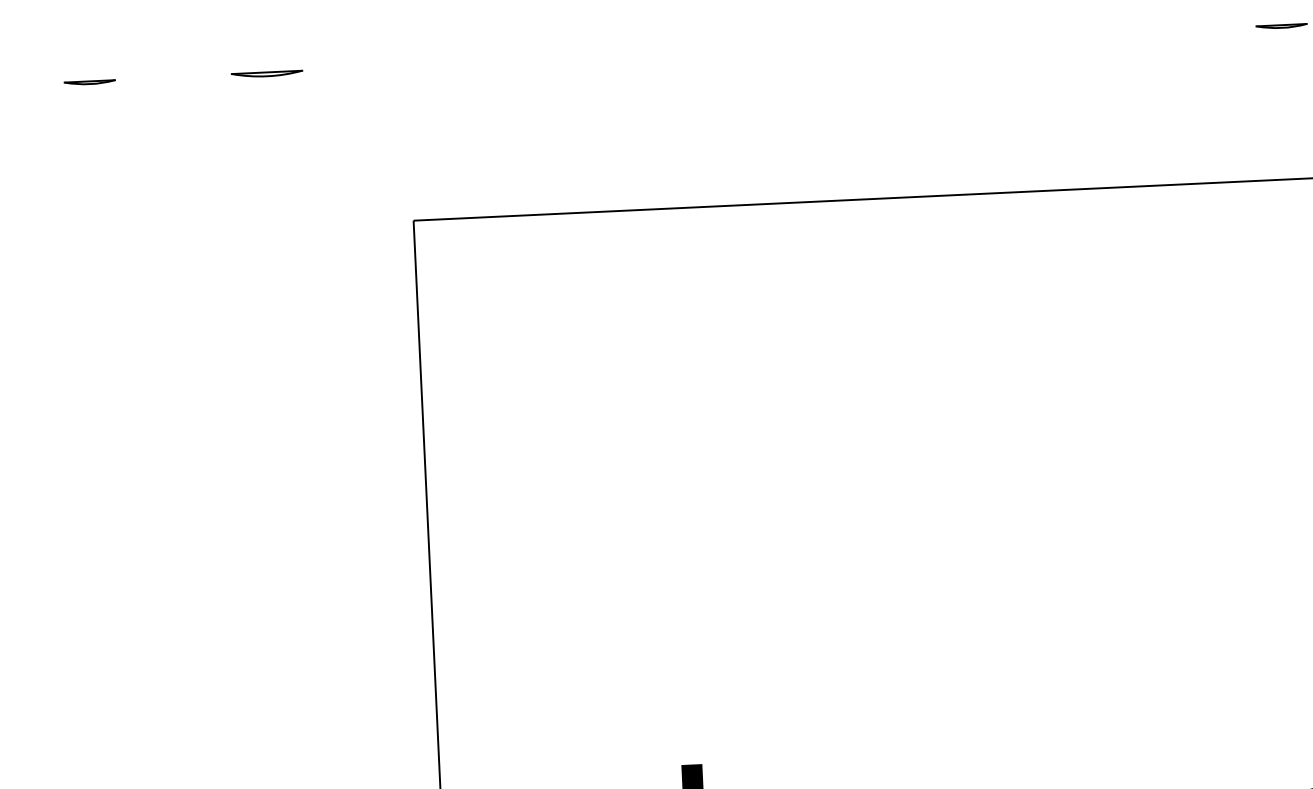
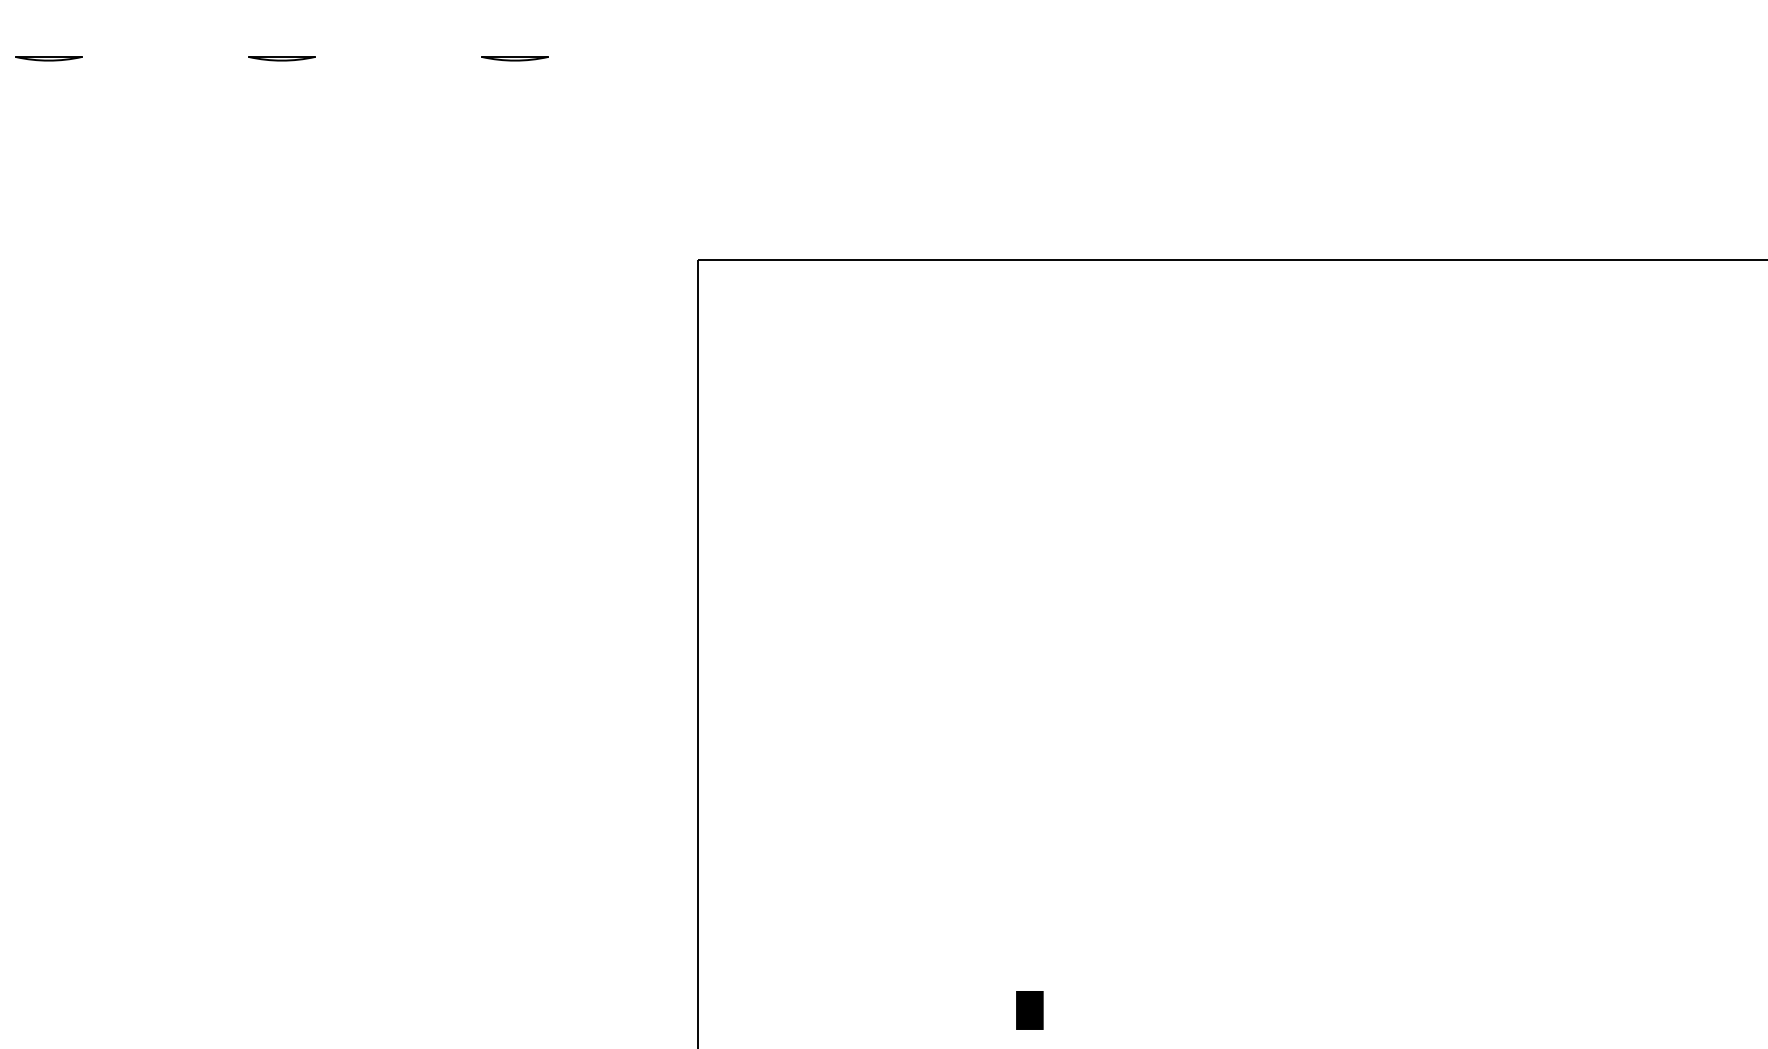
part: (266, 74) -> (514, 58), size x0.71

